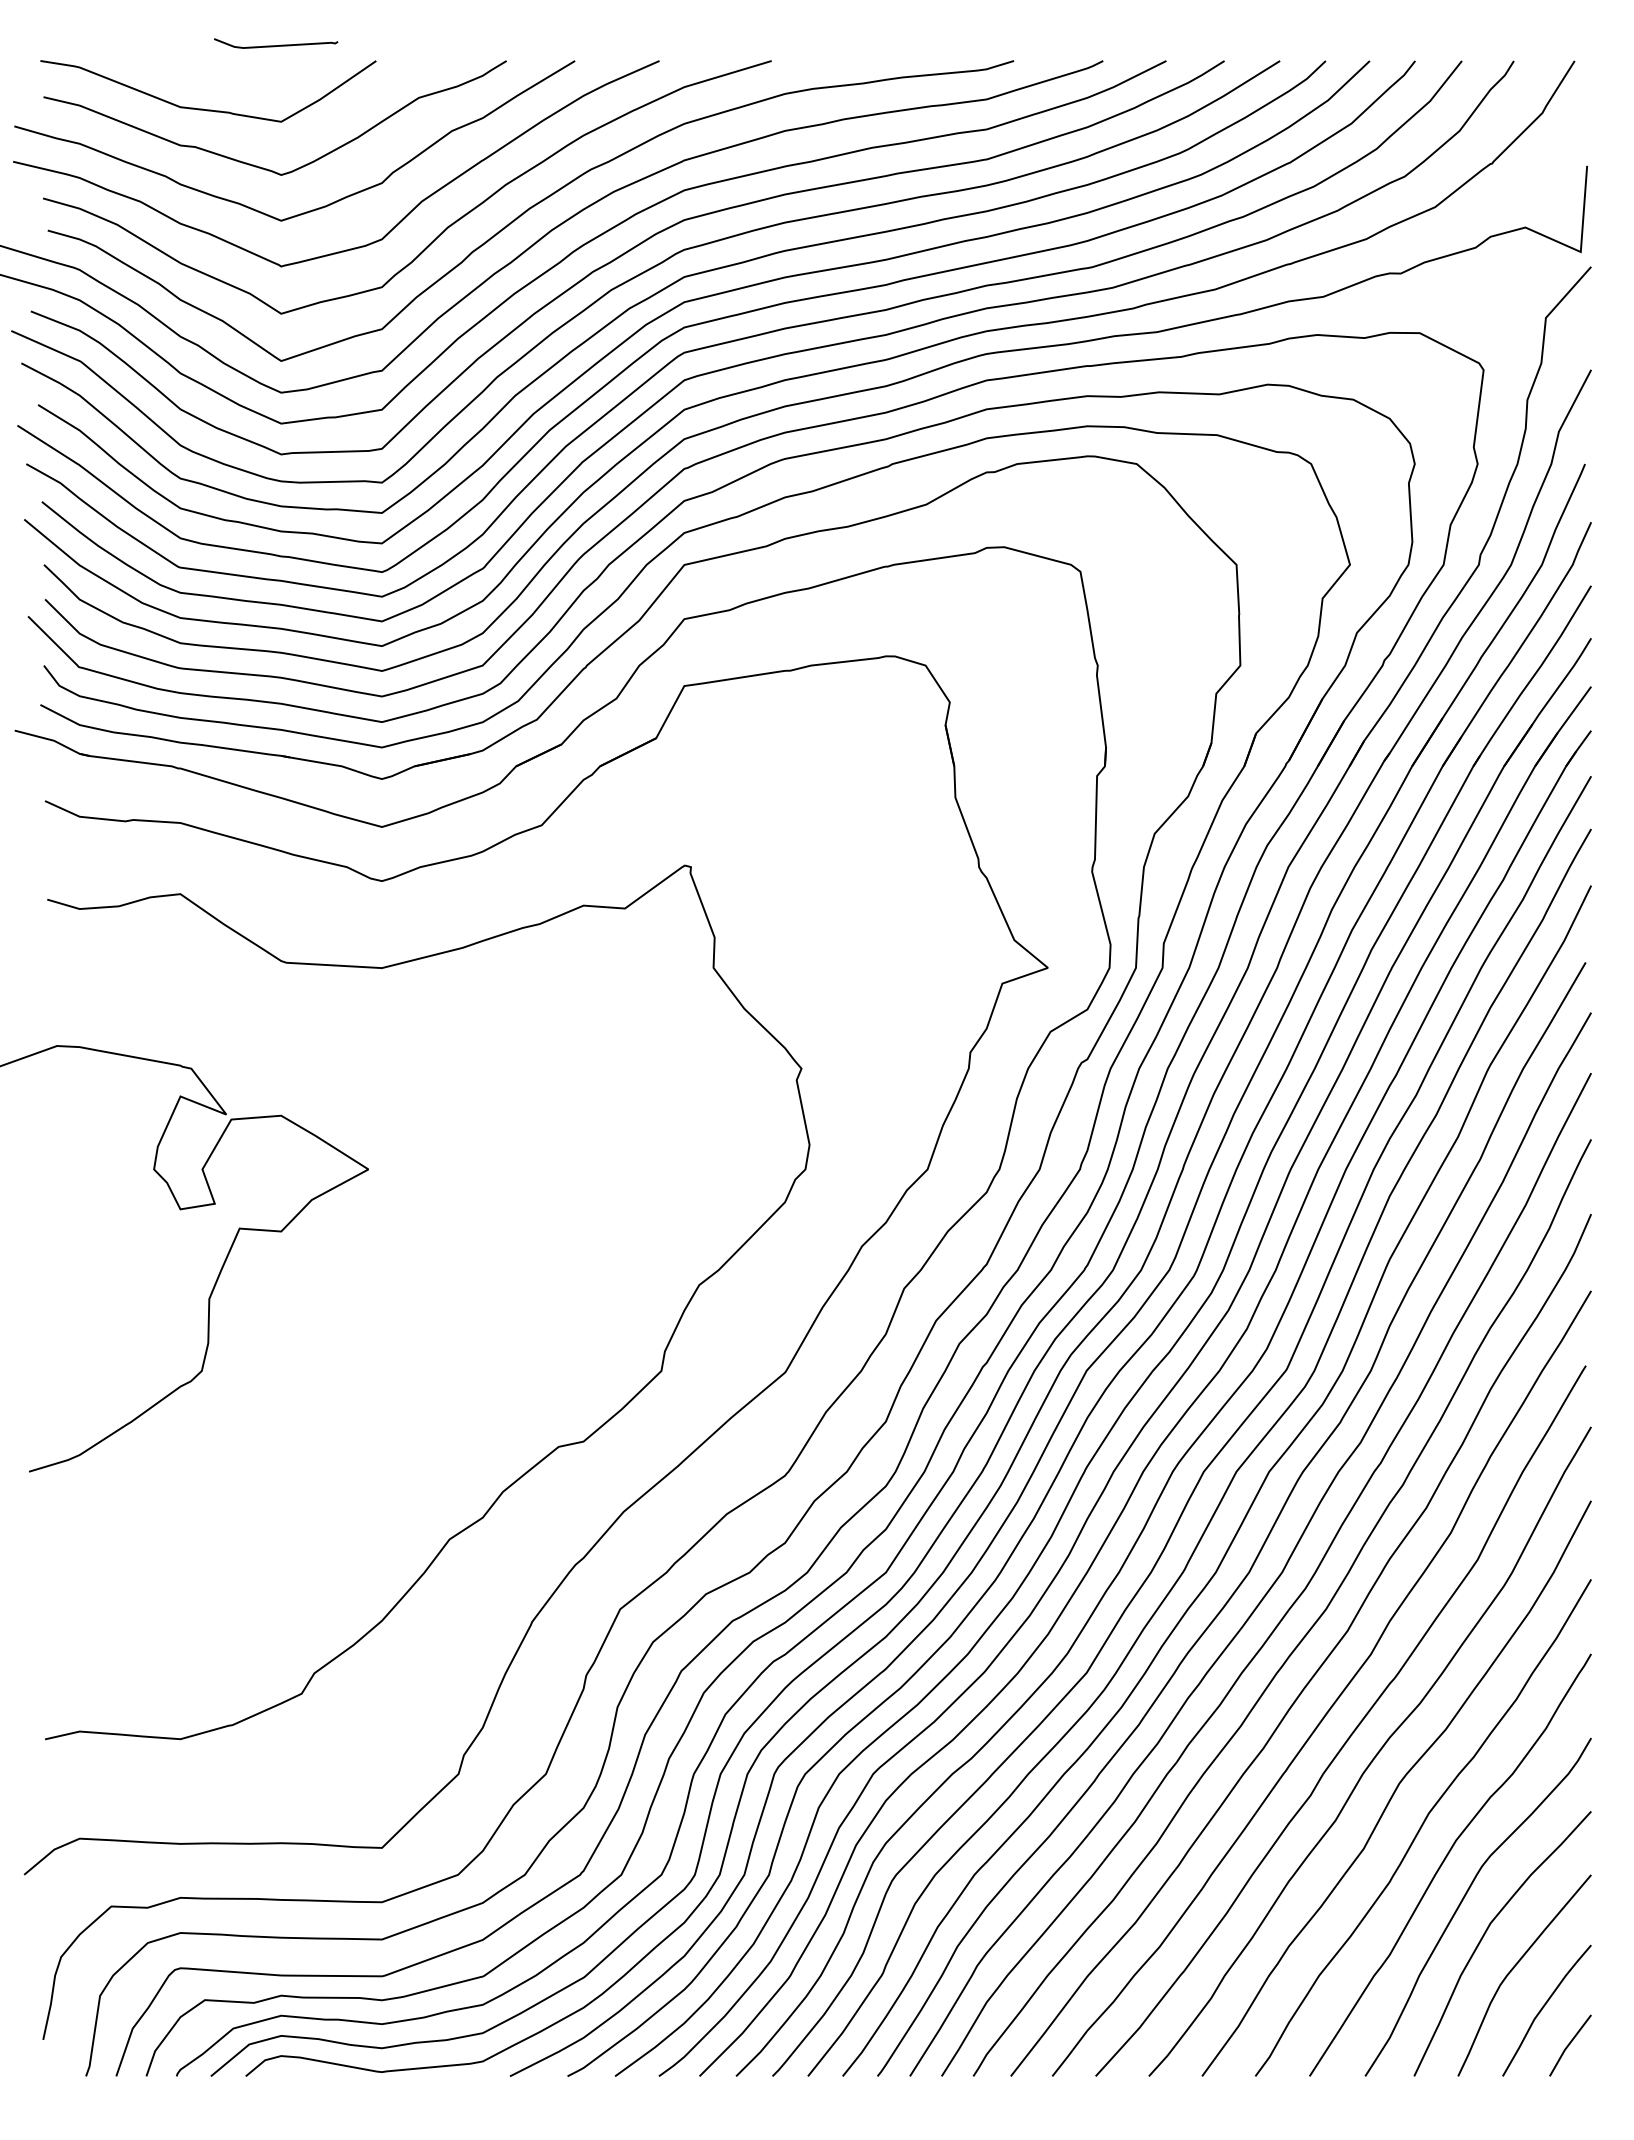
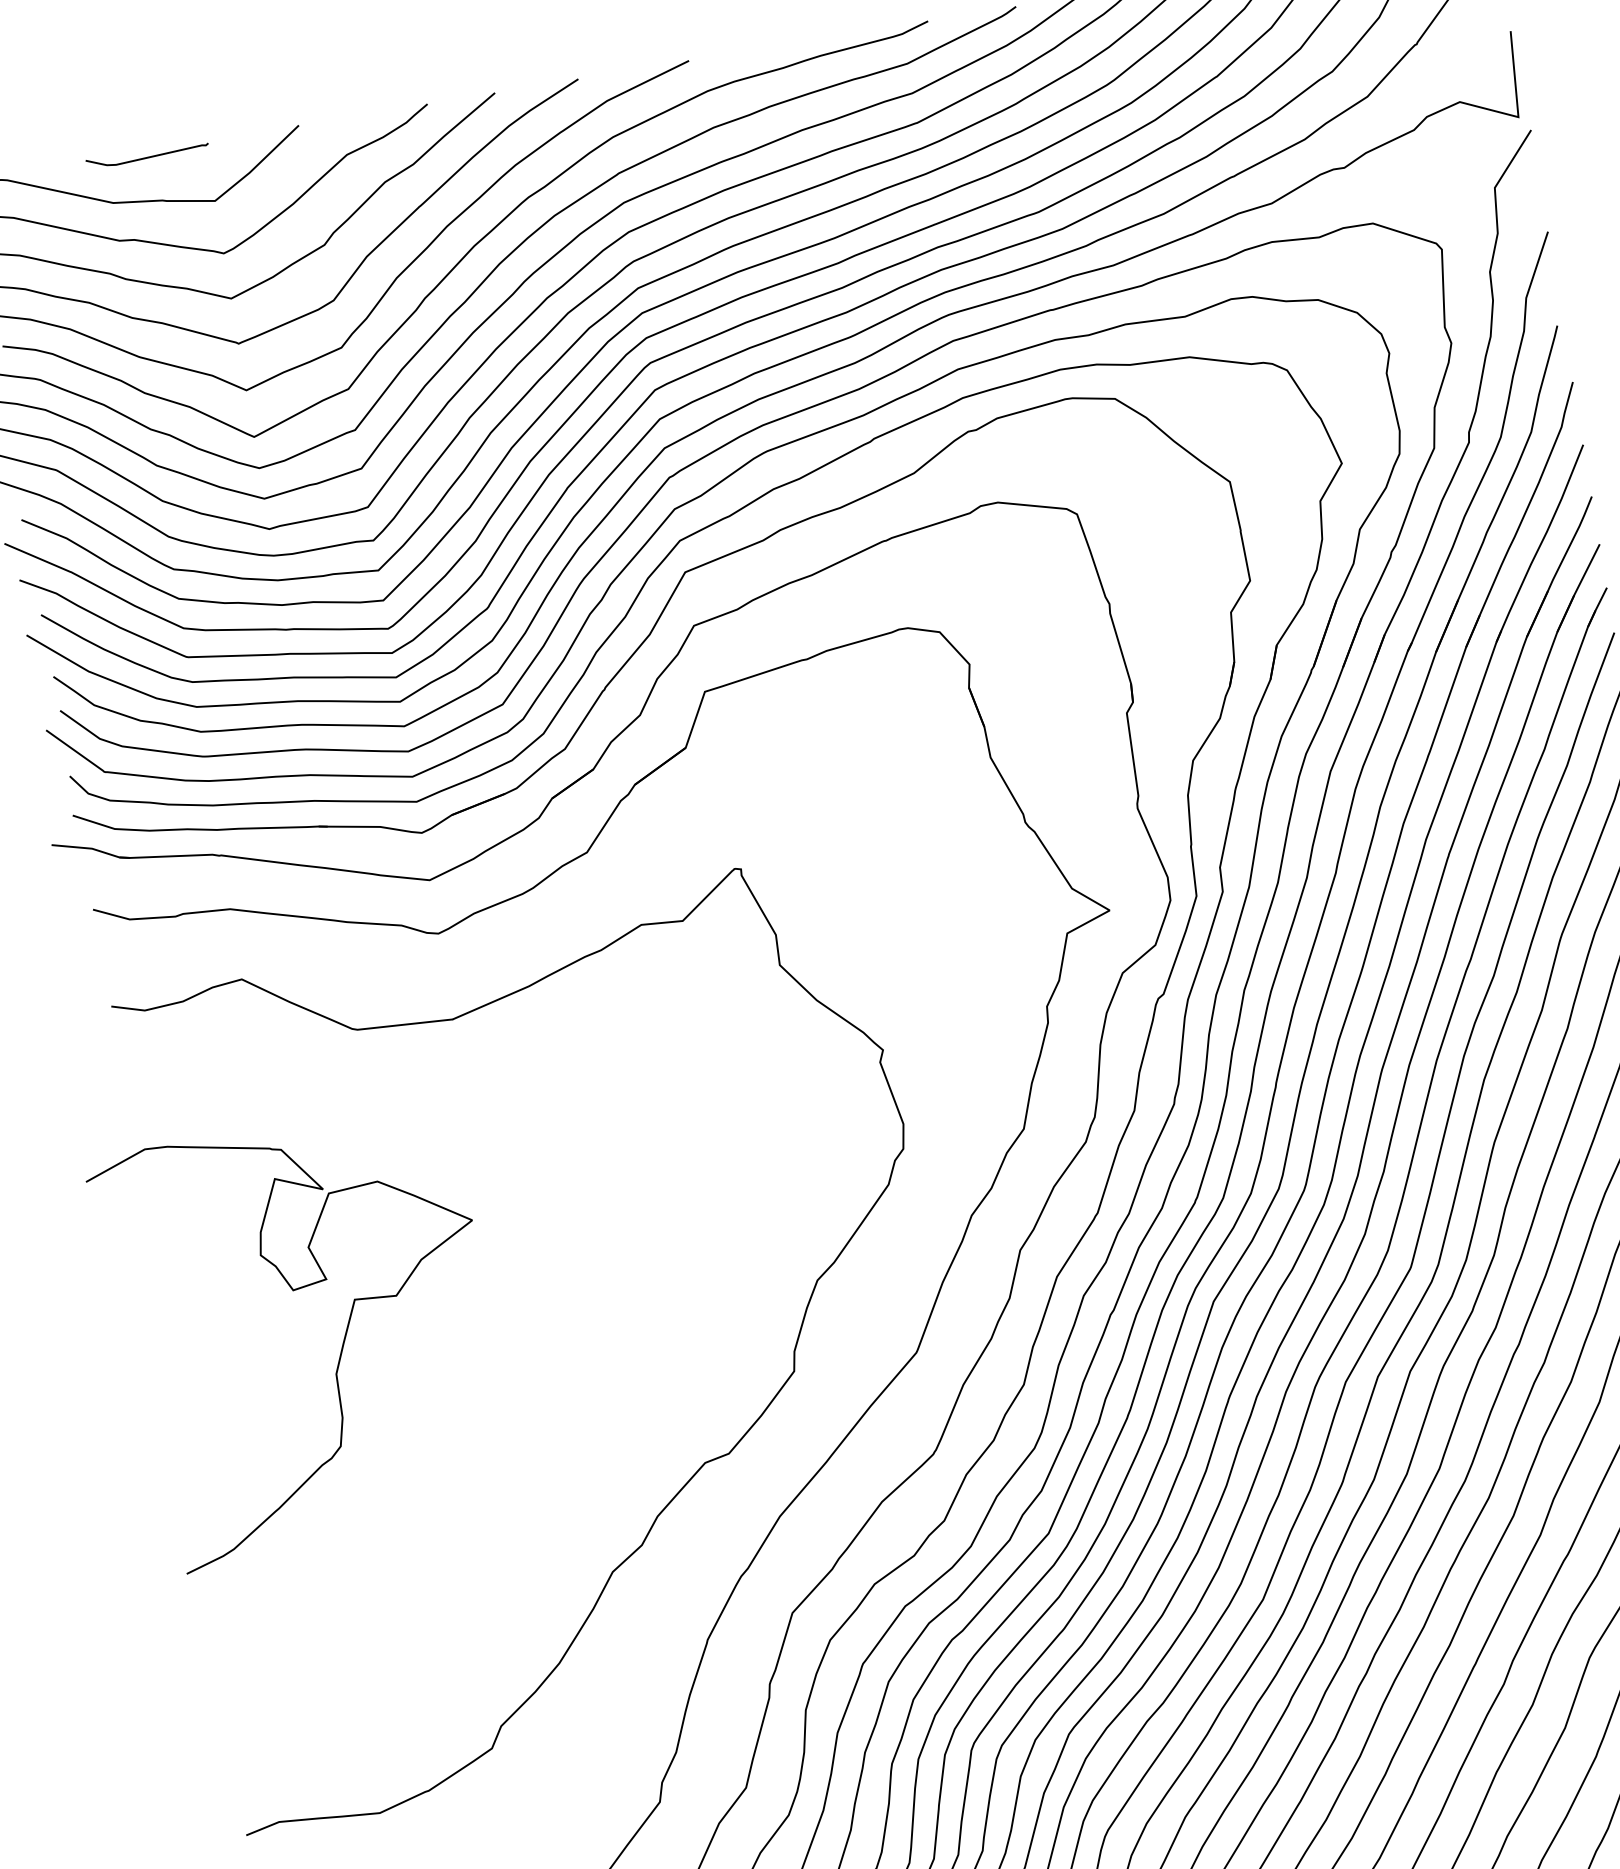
curve: (276, 45) -> (148, 156), moved

